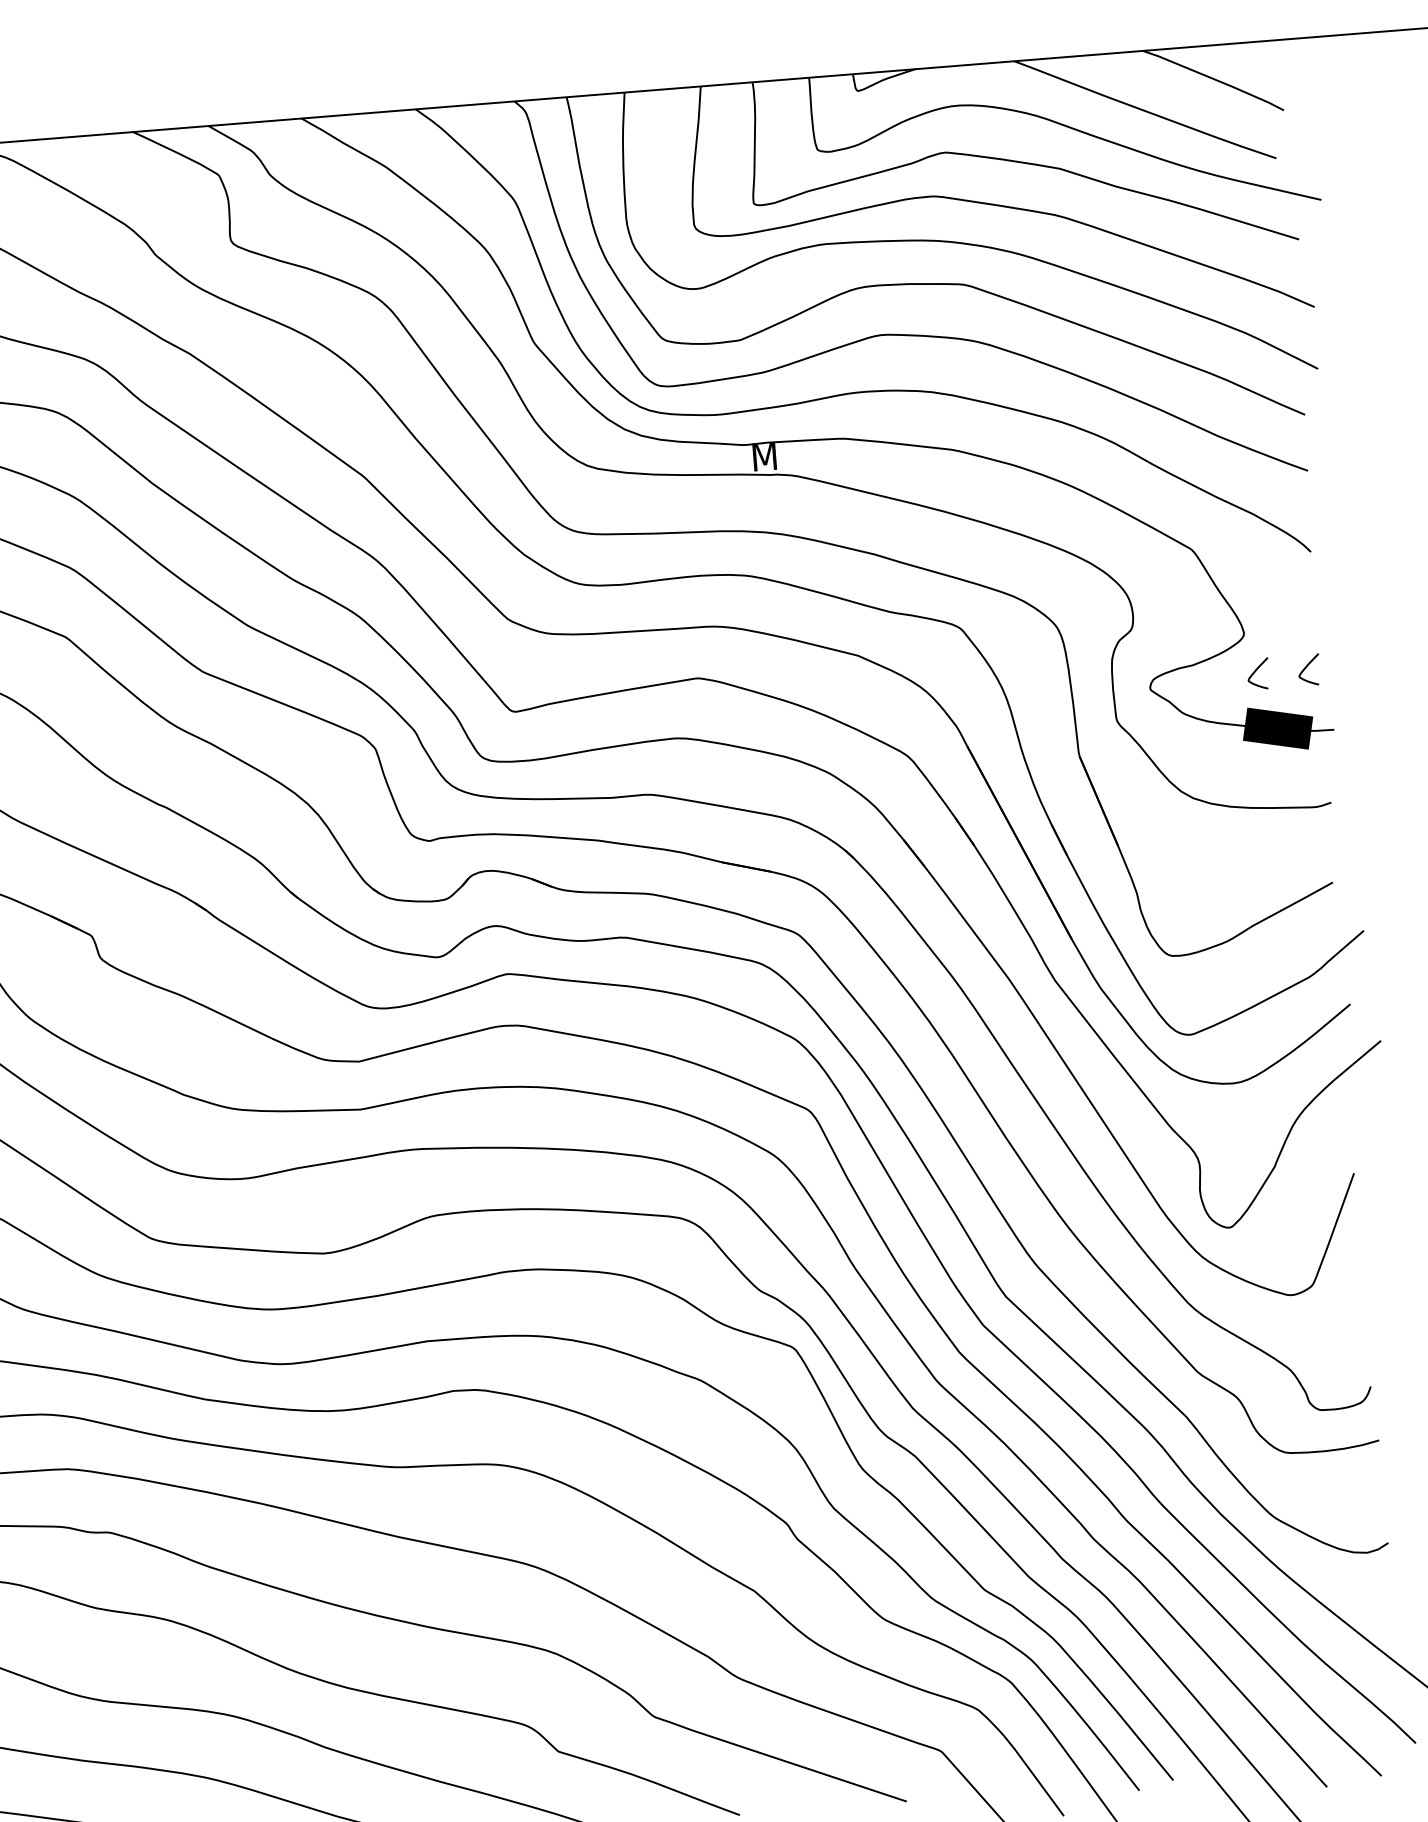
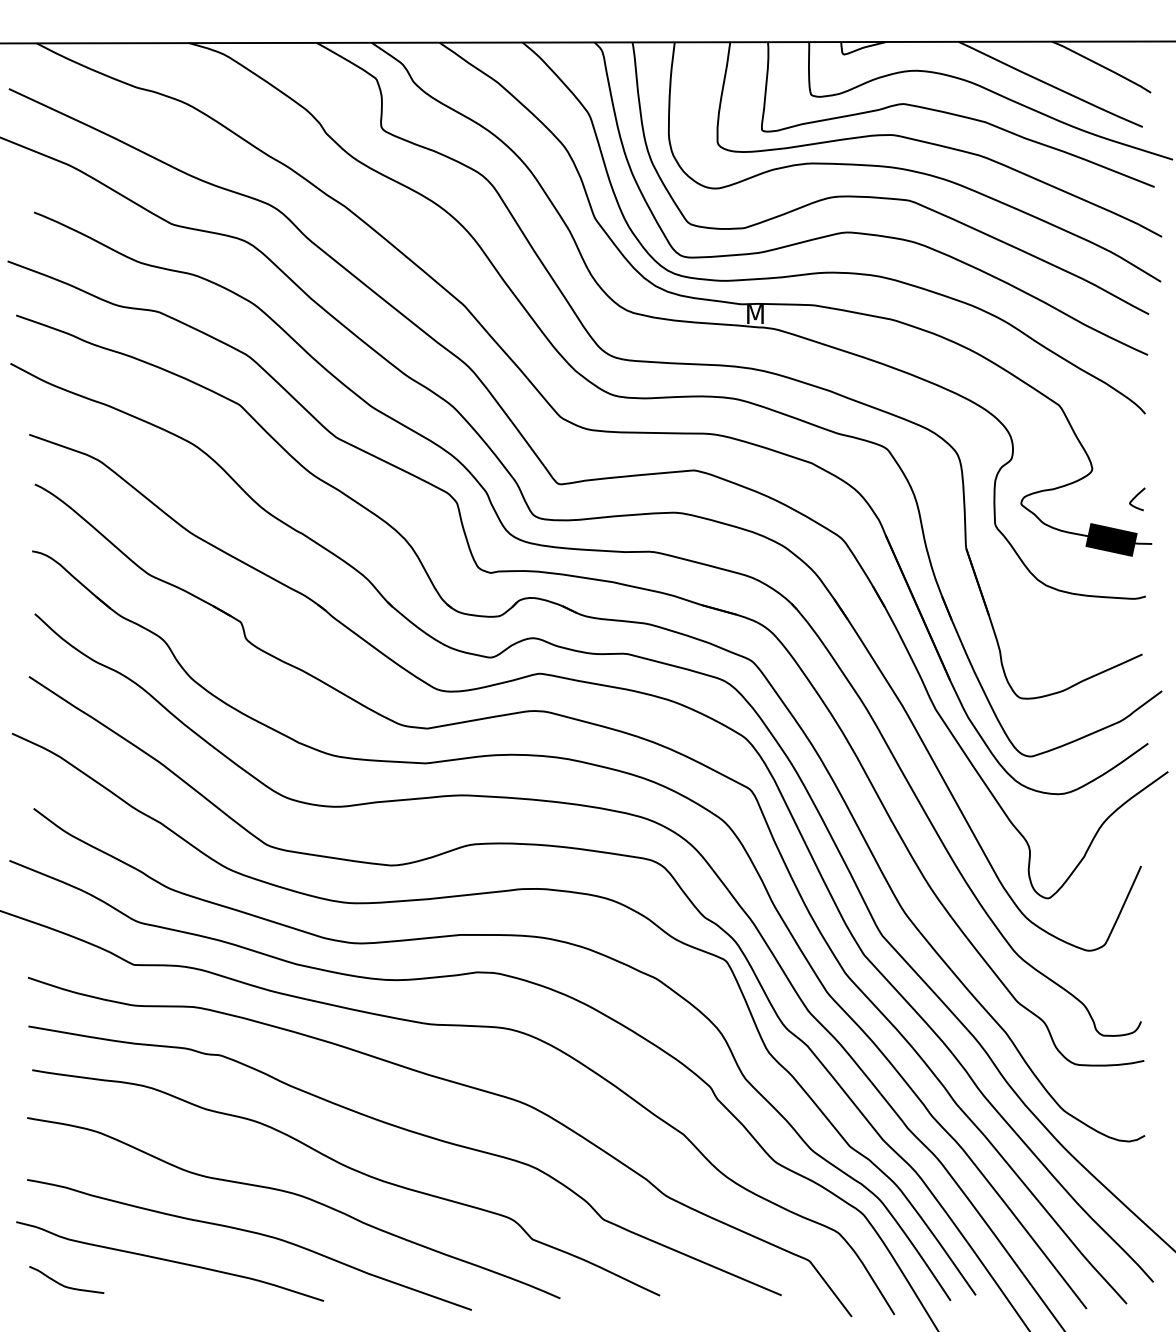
curve: (1256, 671) -> (1099, 497), removed

